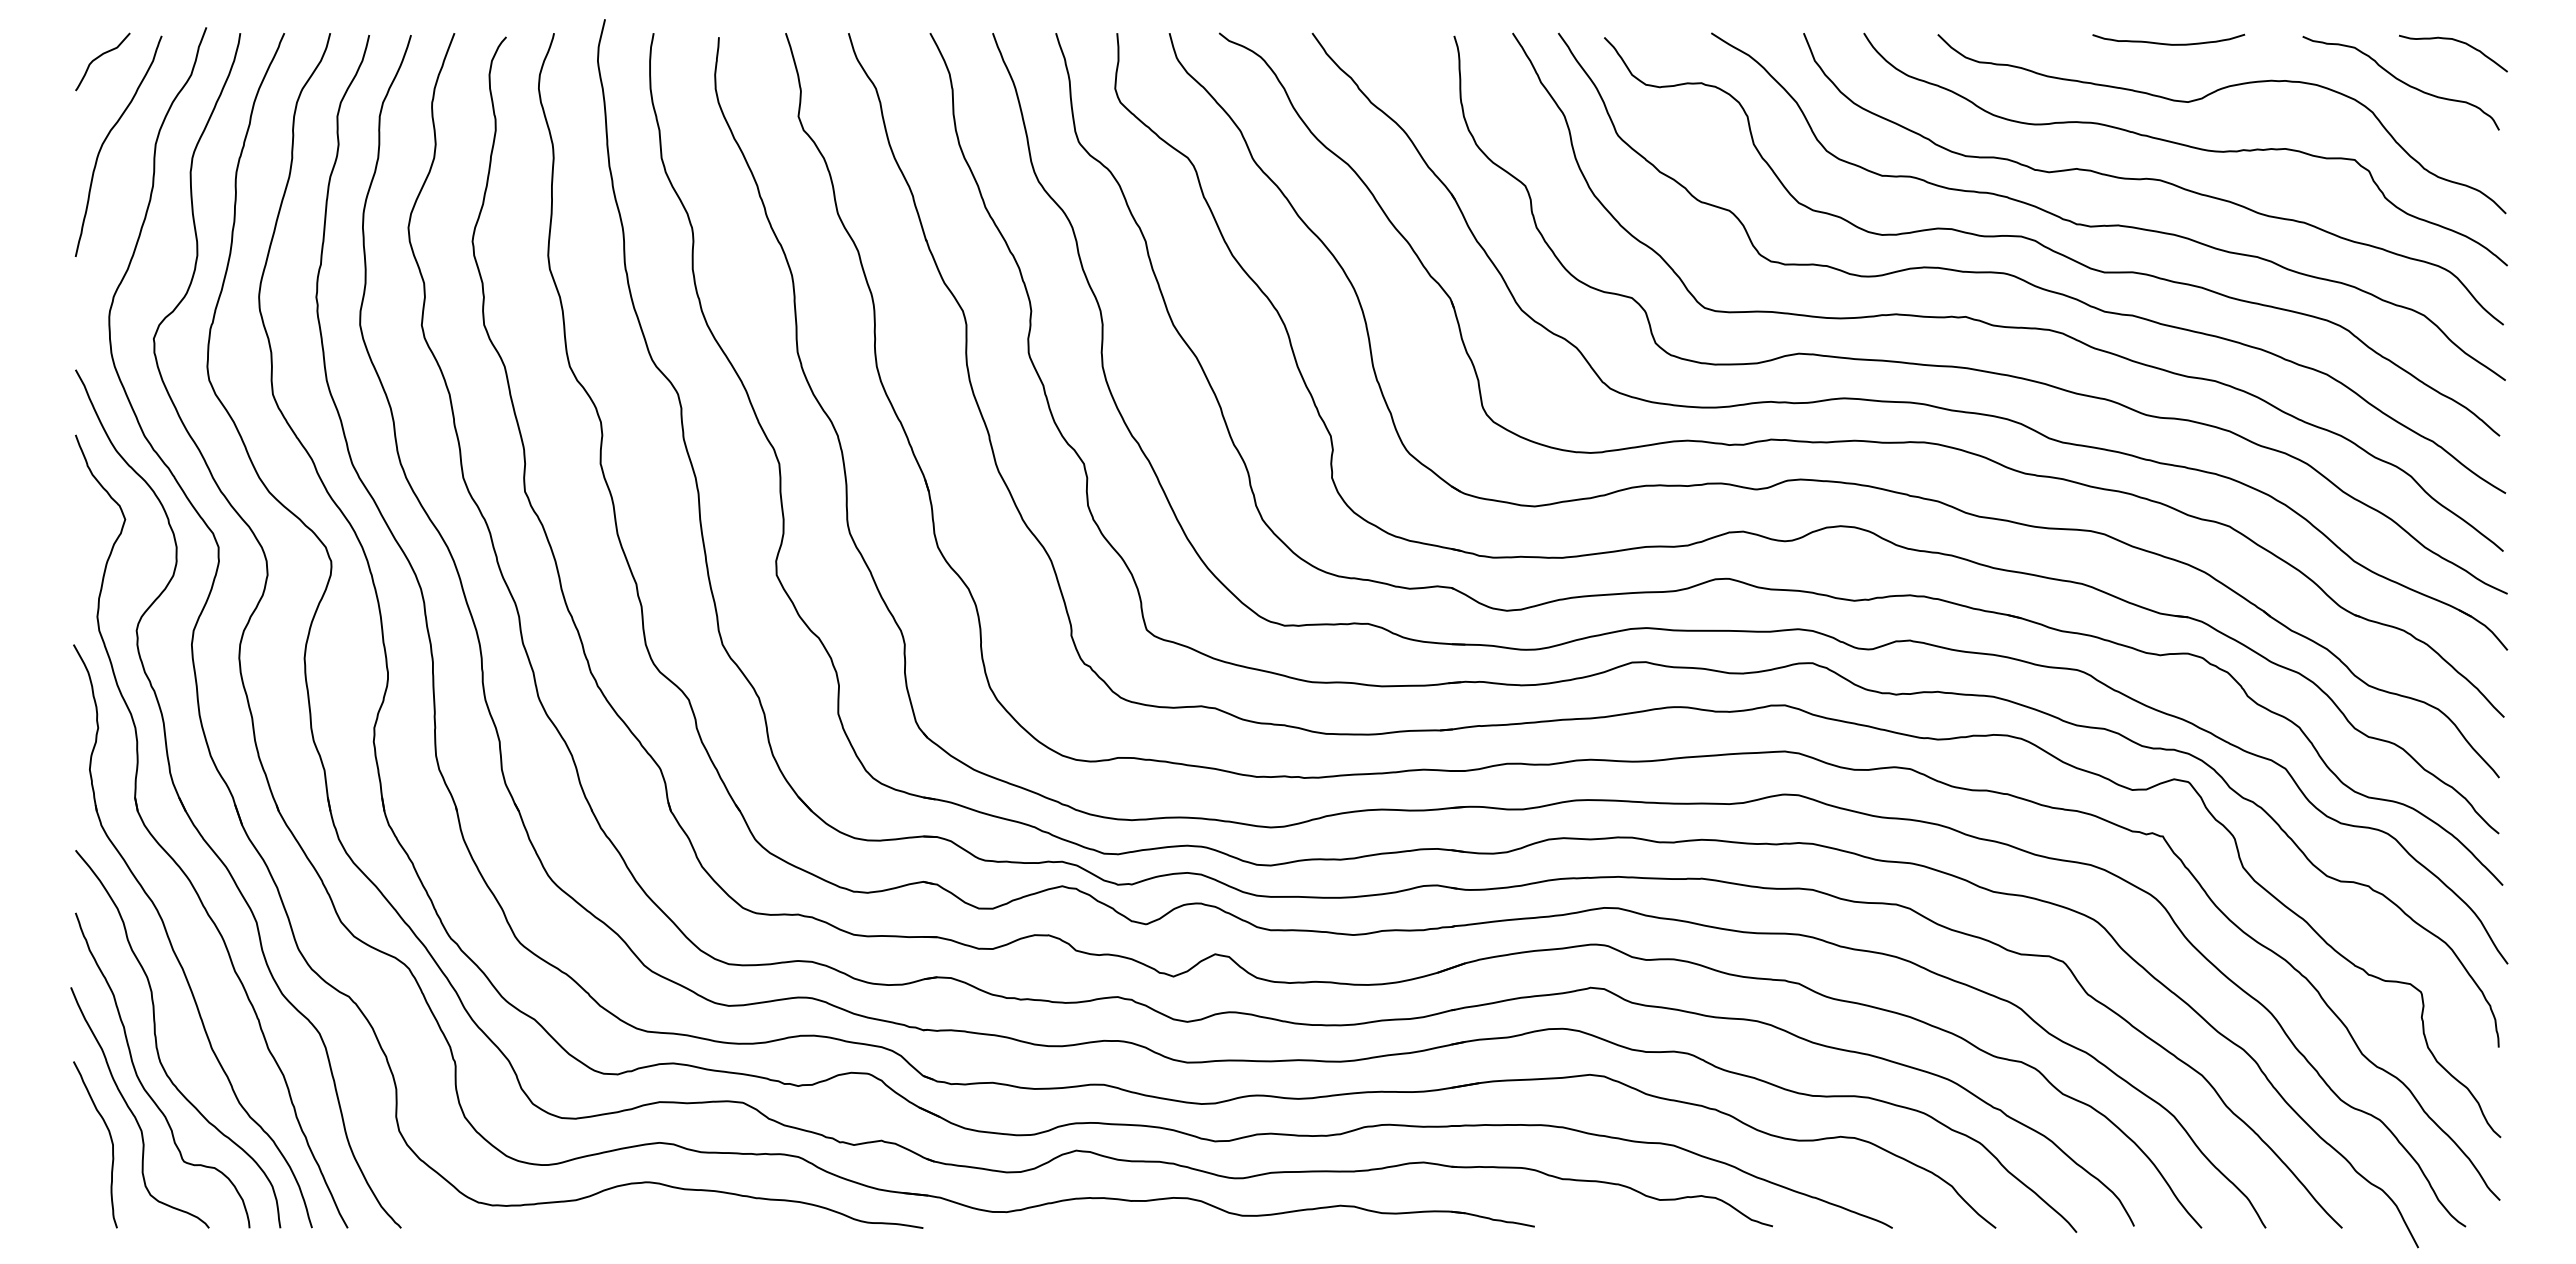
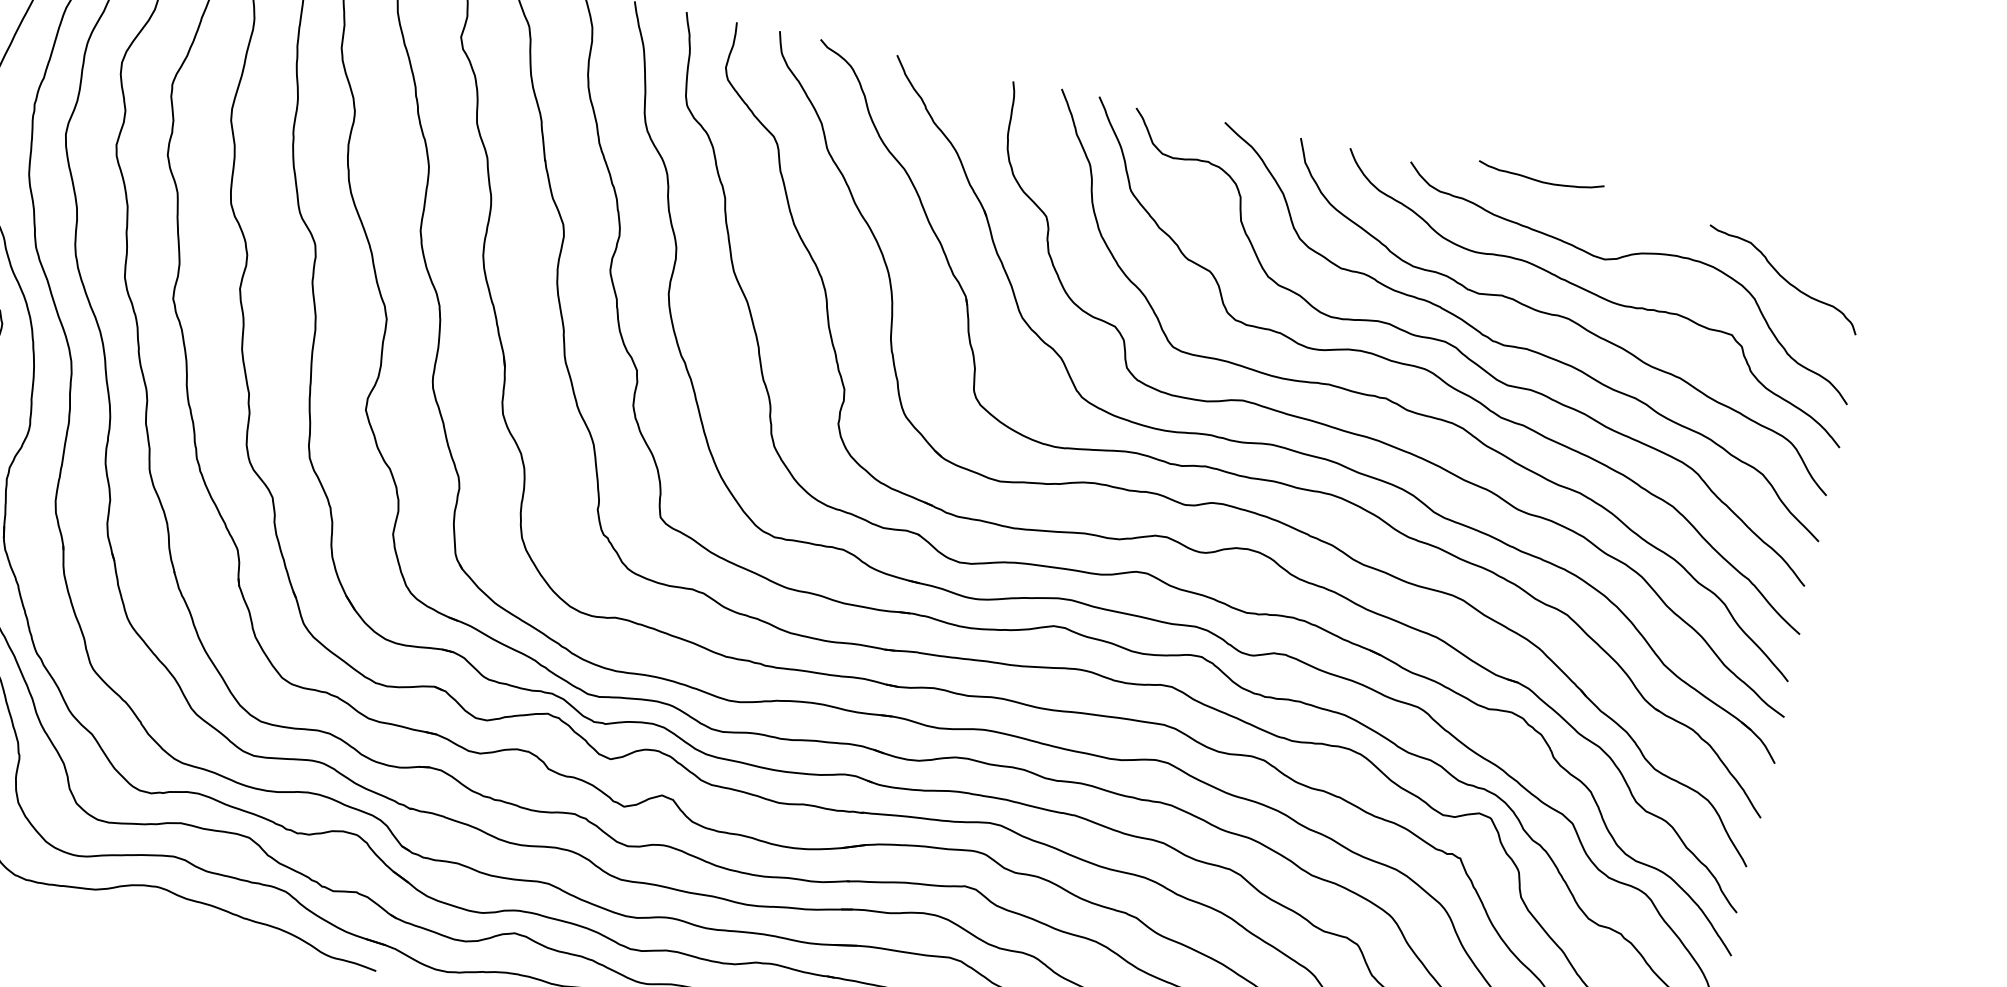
curve: (2456, 41) -> (1835, 254), removed
curve: (2168, 43) -> (1540, 180), moved

